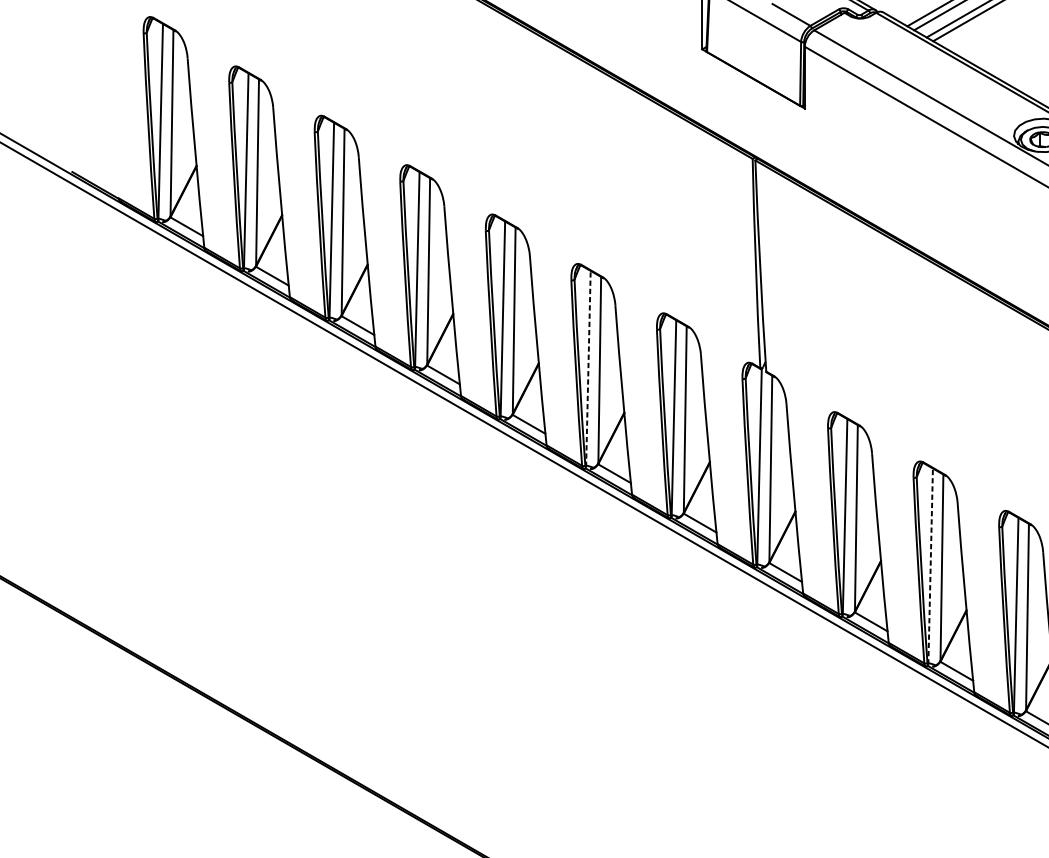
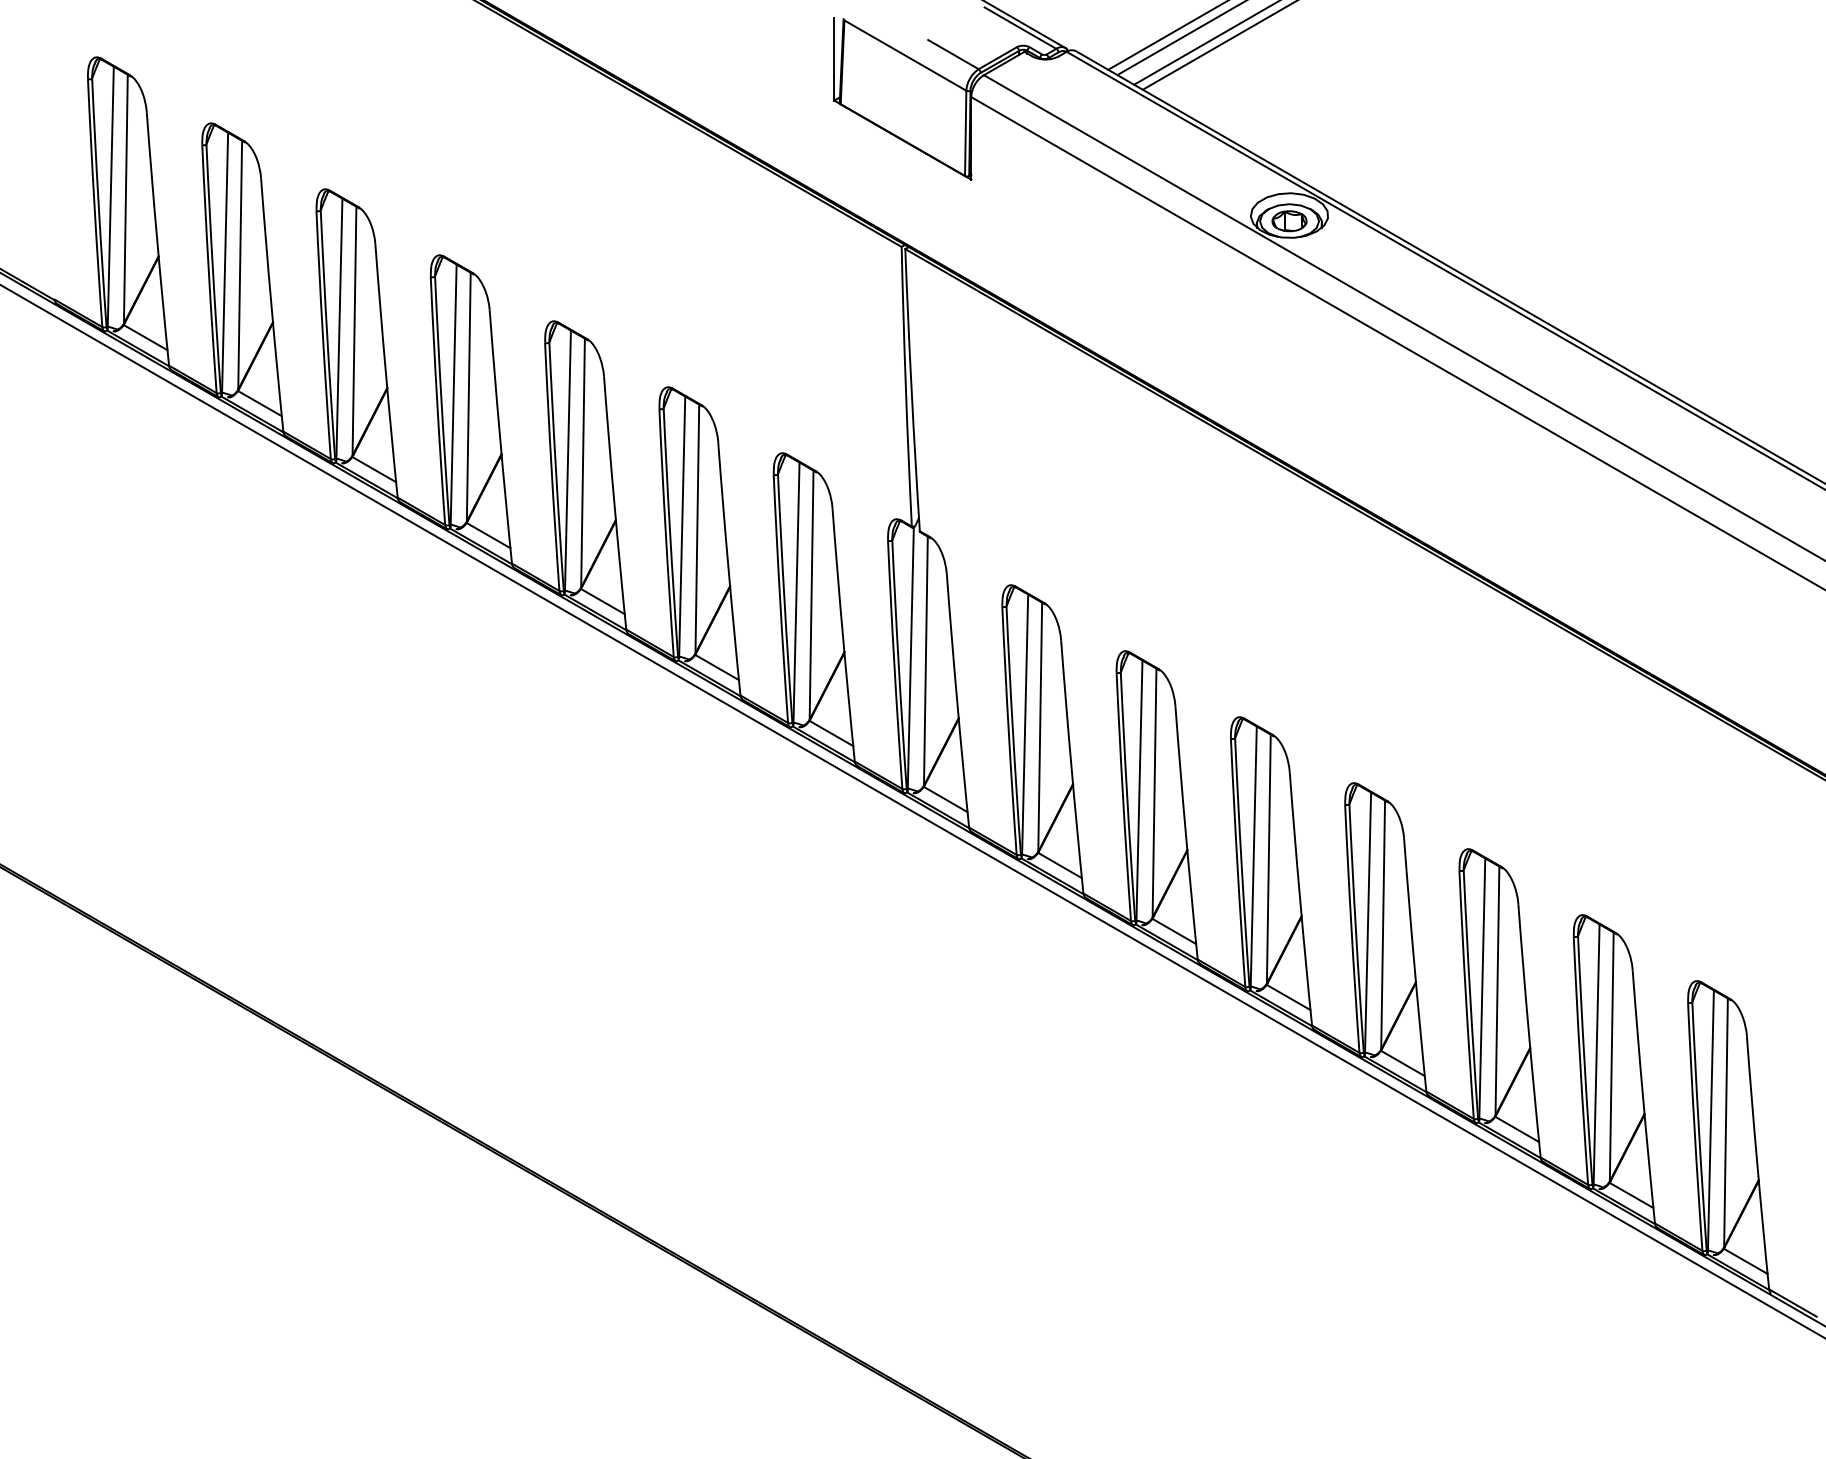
line: (588, 368) -> (682, 527), dashed -> solid
line: (930, 566) -> (1139, 791), dashed -> solid

